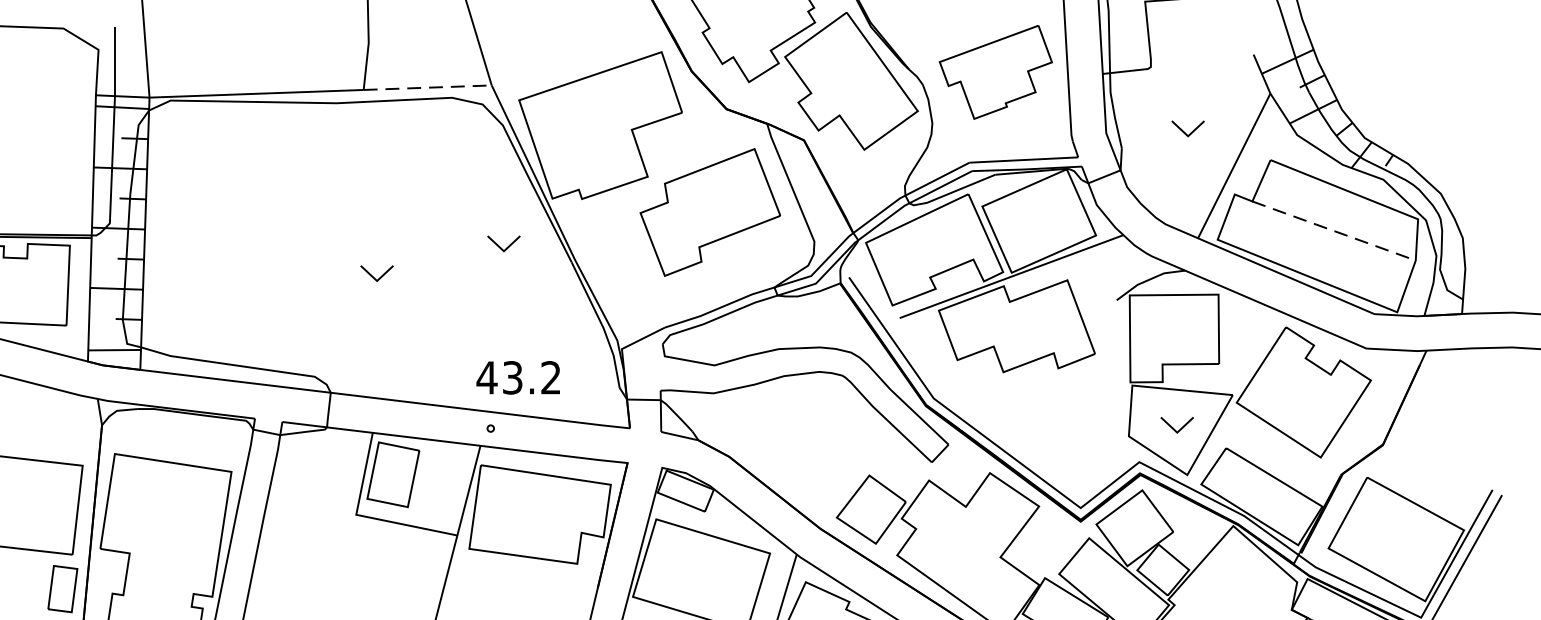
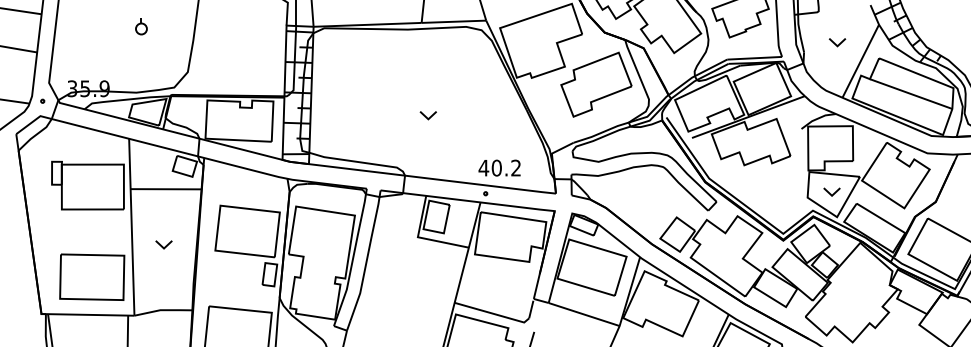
line: (428, 87) -> (454, 21), dashed -> solid
line: (1334, 231) -> (911, 94), dashed -> solid
part: (502, 243) -> (491, 100), removed
text: (512, 376) -> (496, 167), 43.2 -> 40.2

